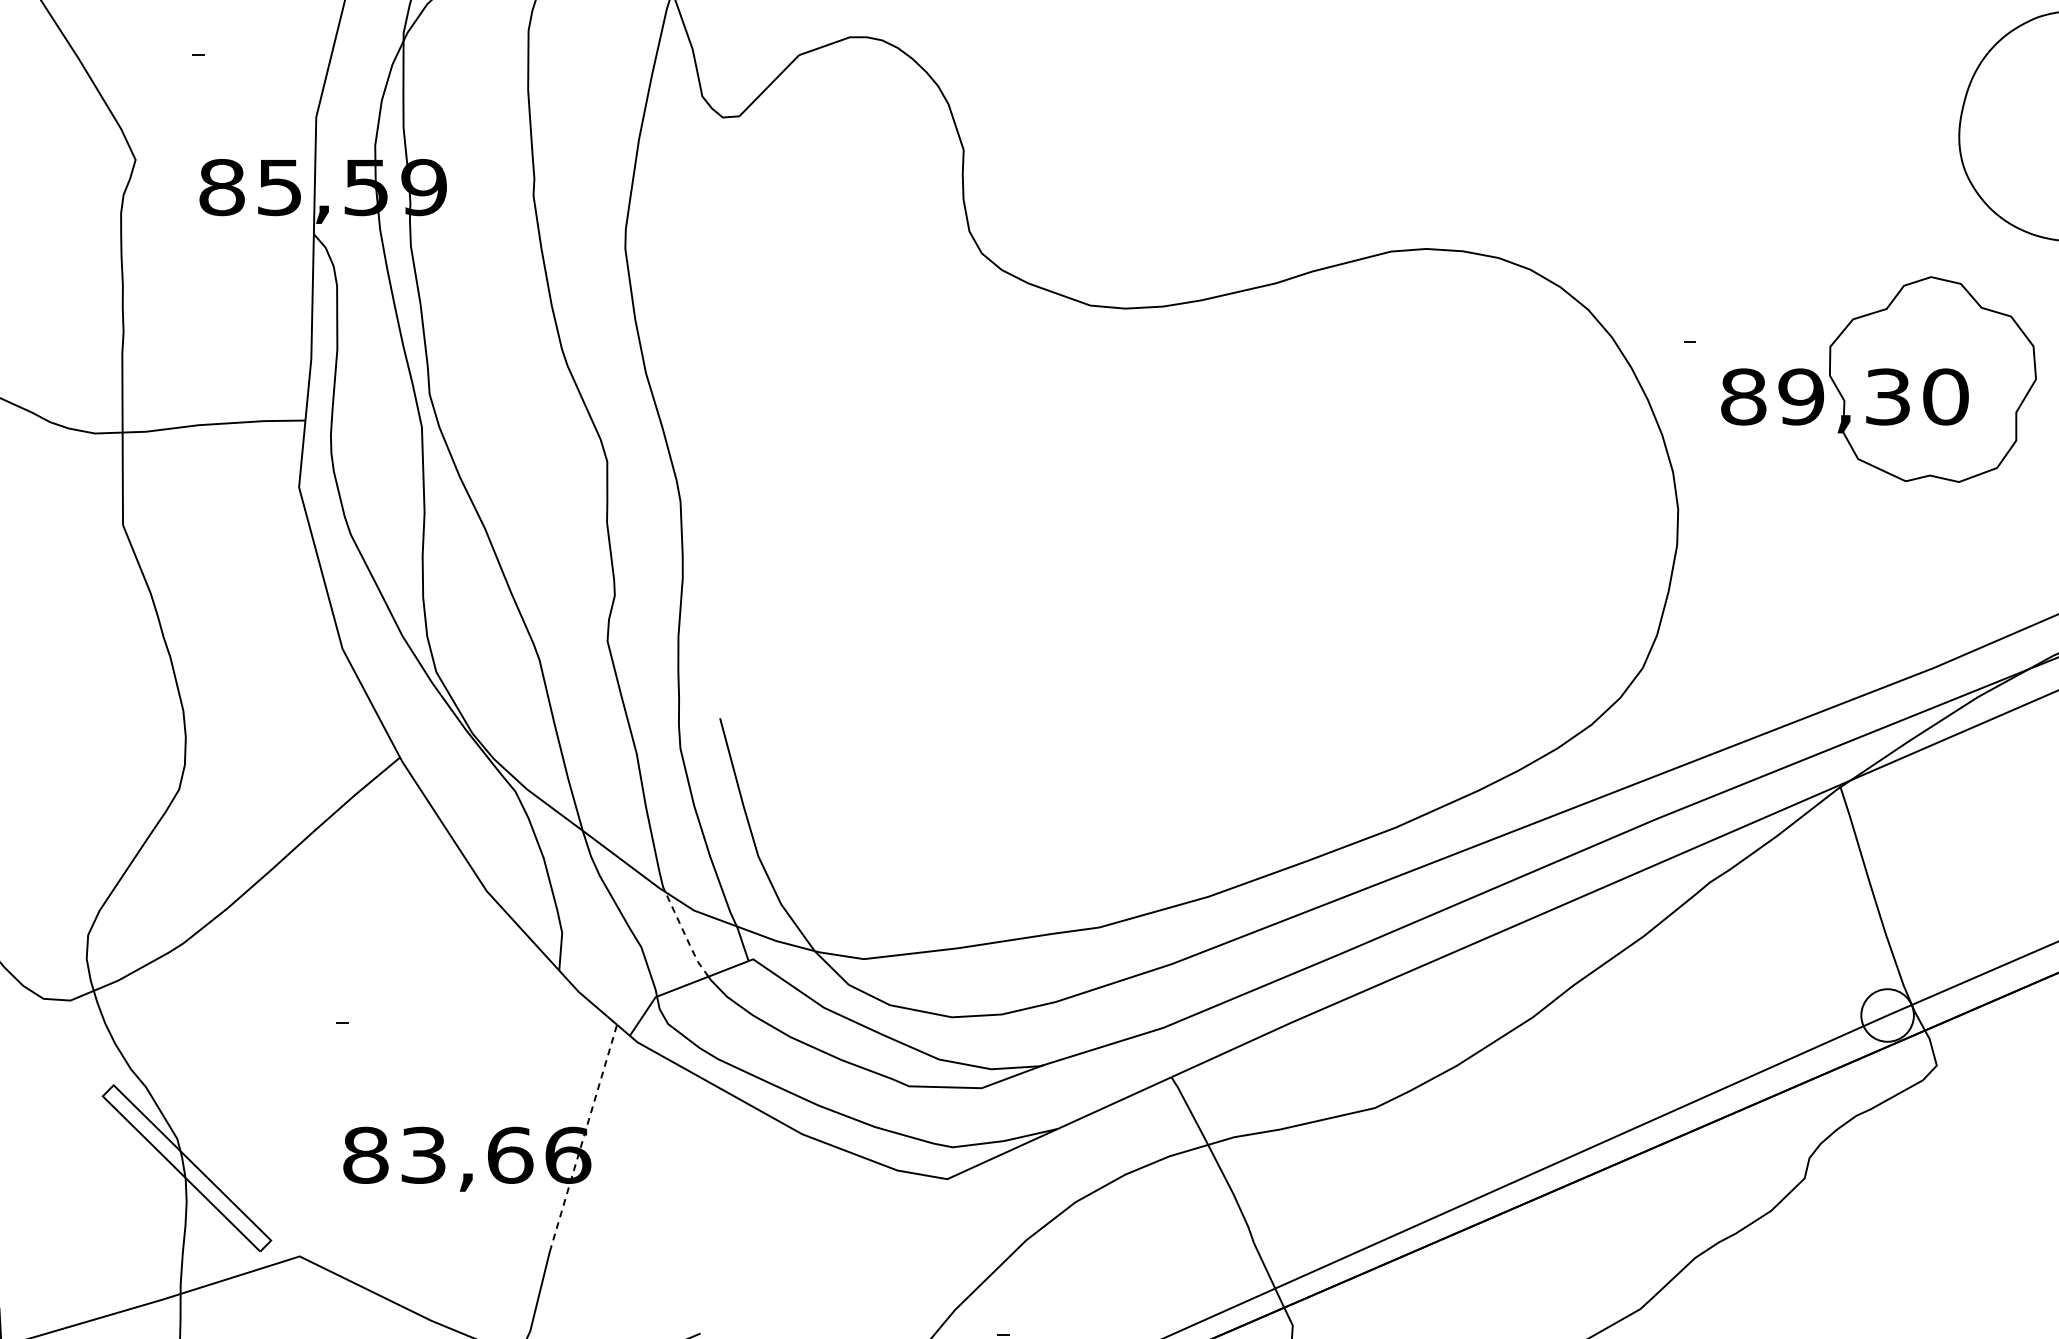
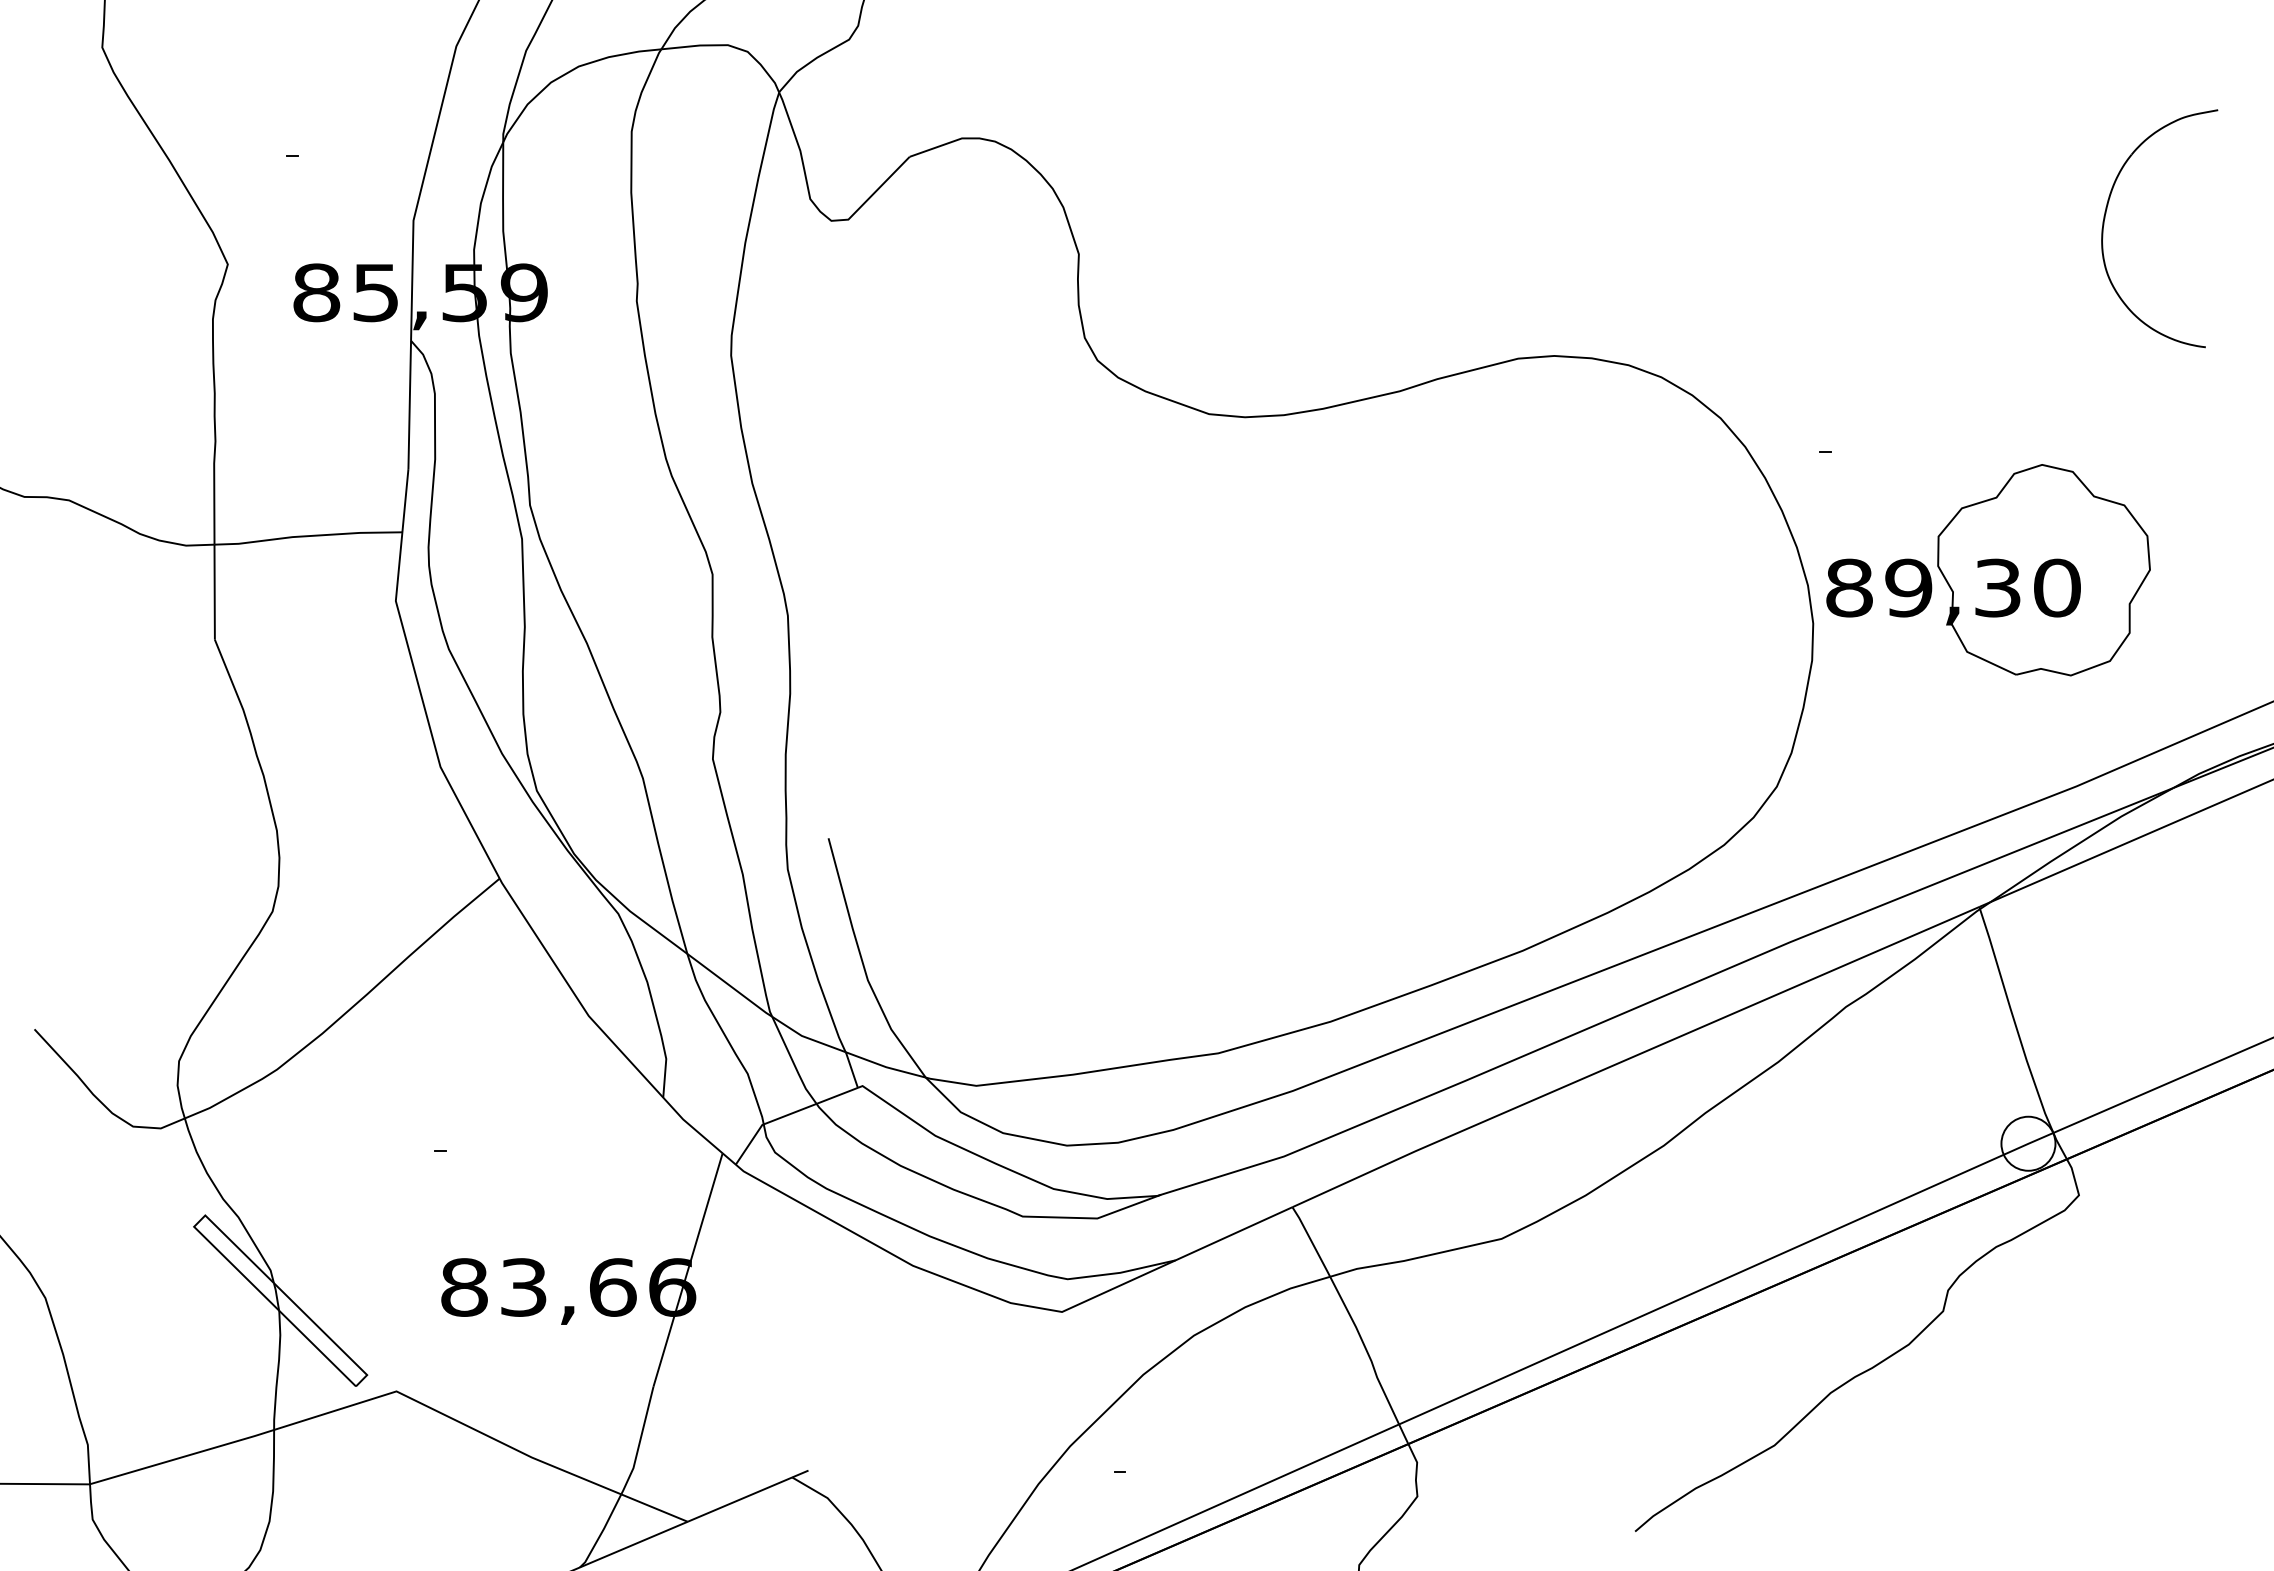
part: (1878, 379) -> (1988, 570), moved
line: (686, 936) -> (793, 1062), dashed -> solid
line: (583, 1138) -> (688, 1270), dashed -> solid

